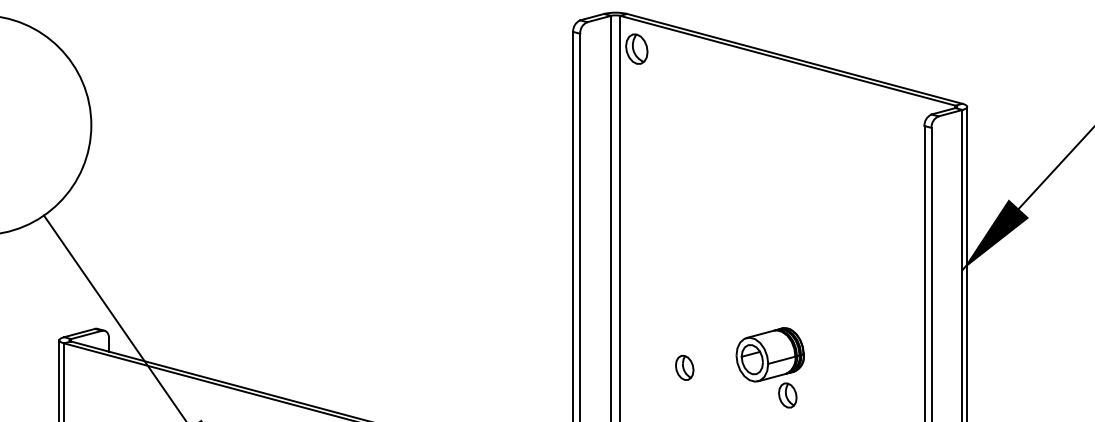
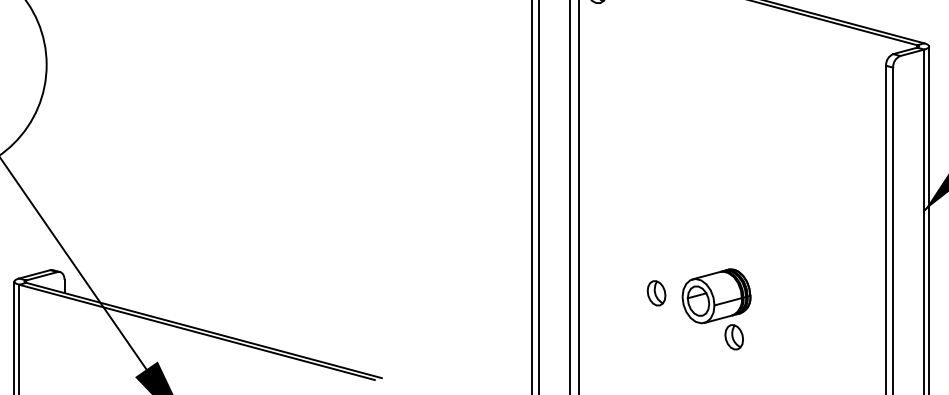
part: (684, 367) -> (656, 292), moved
part: (769, 367) -> (715, 309), moved

